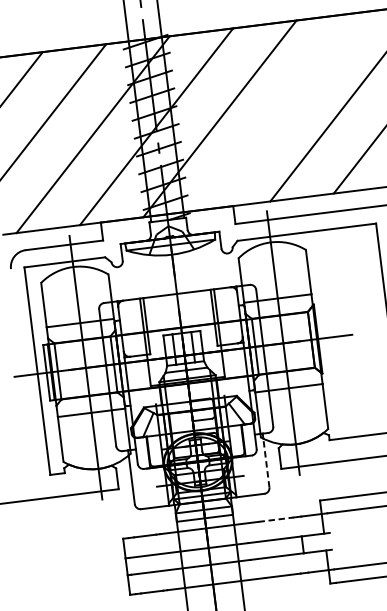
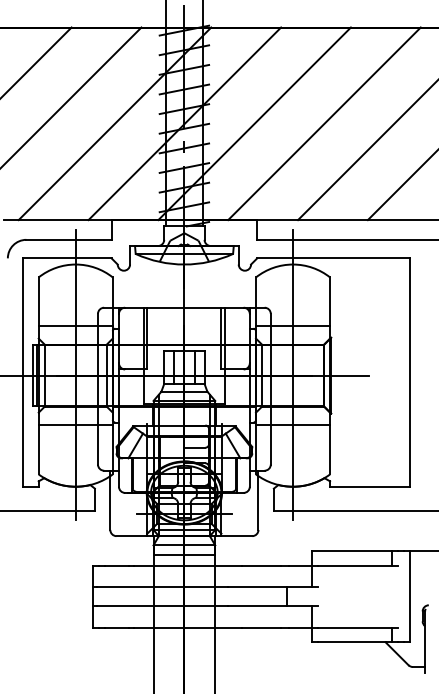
line: (283, 110) -> (324, 123), added
line: (266, 463) -> (258, 503), dashed -> solid
line: (276, 519) -> (261, 565), dashed -> solid

